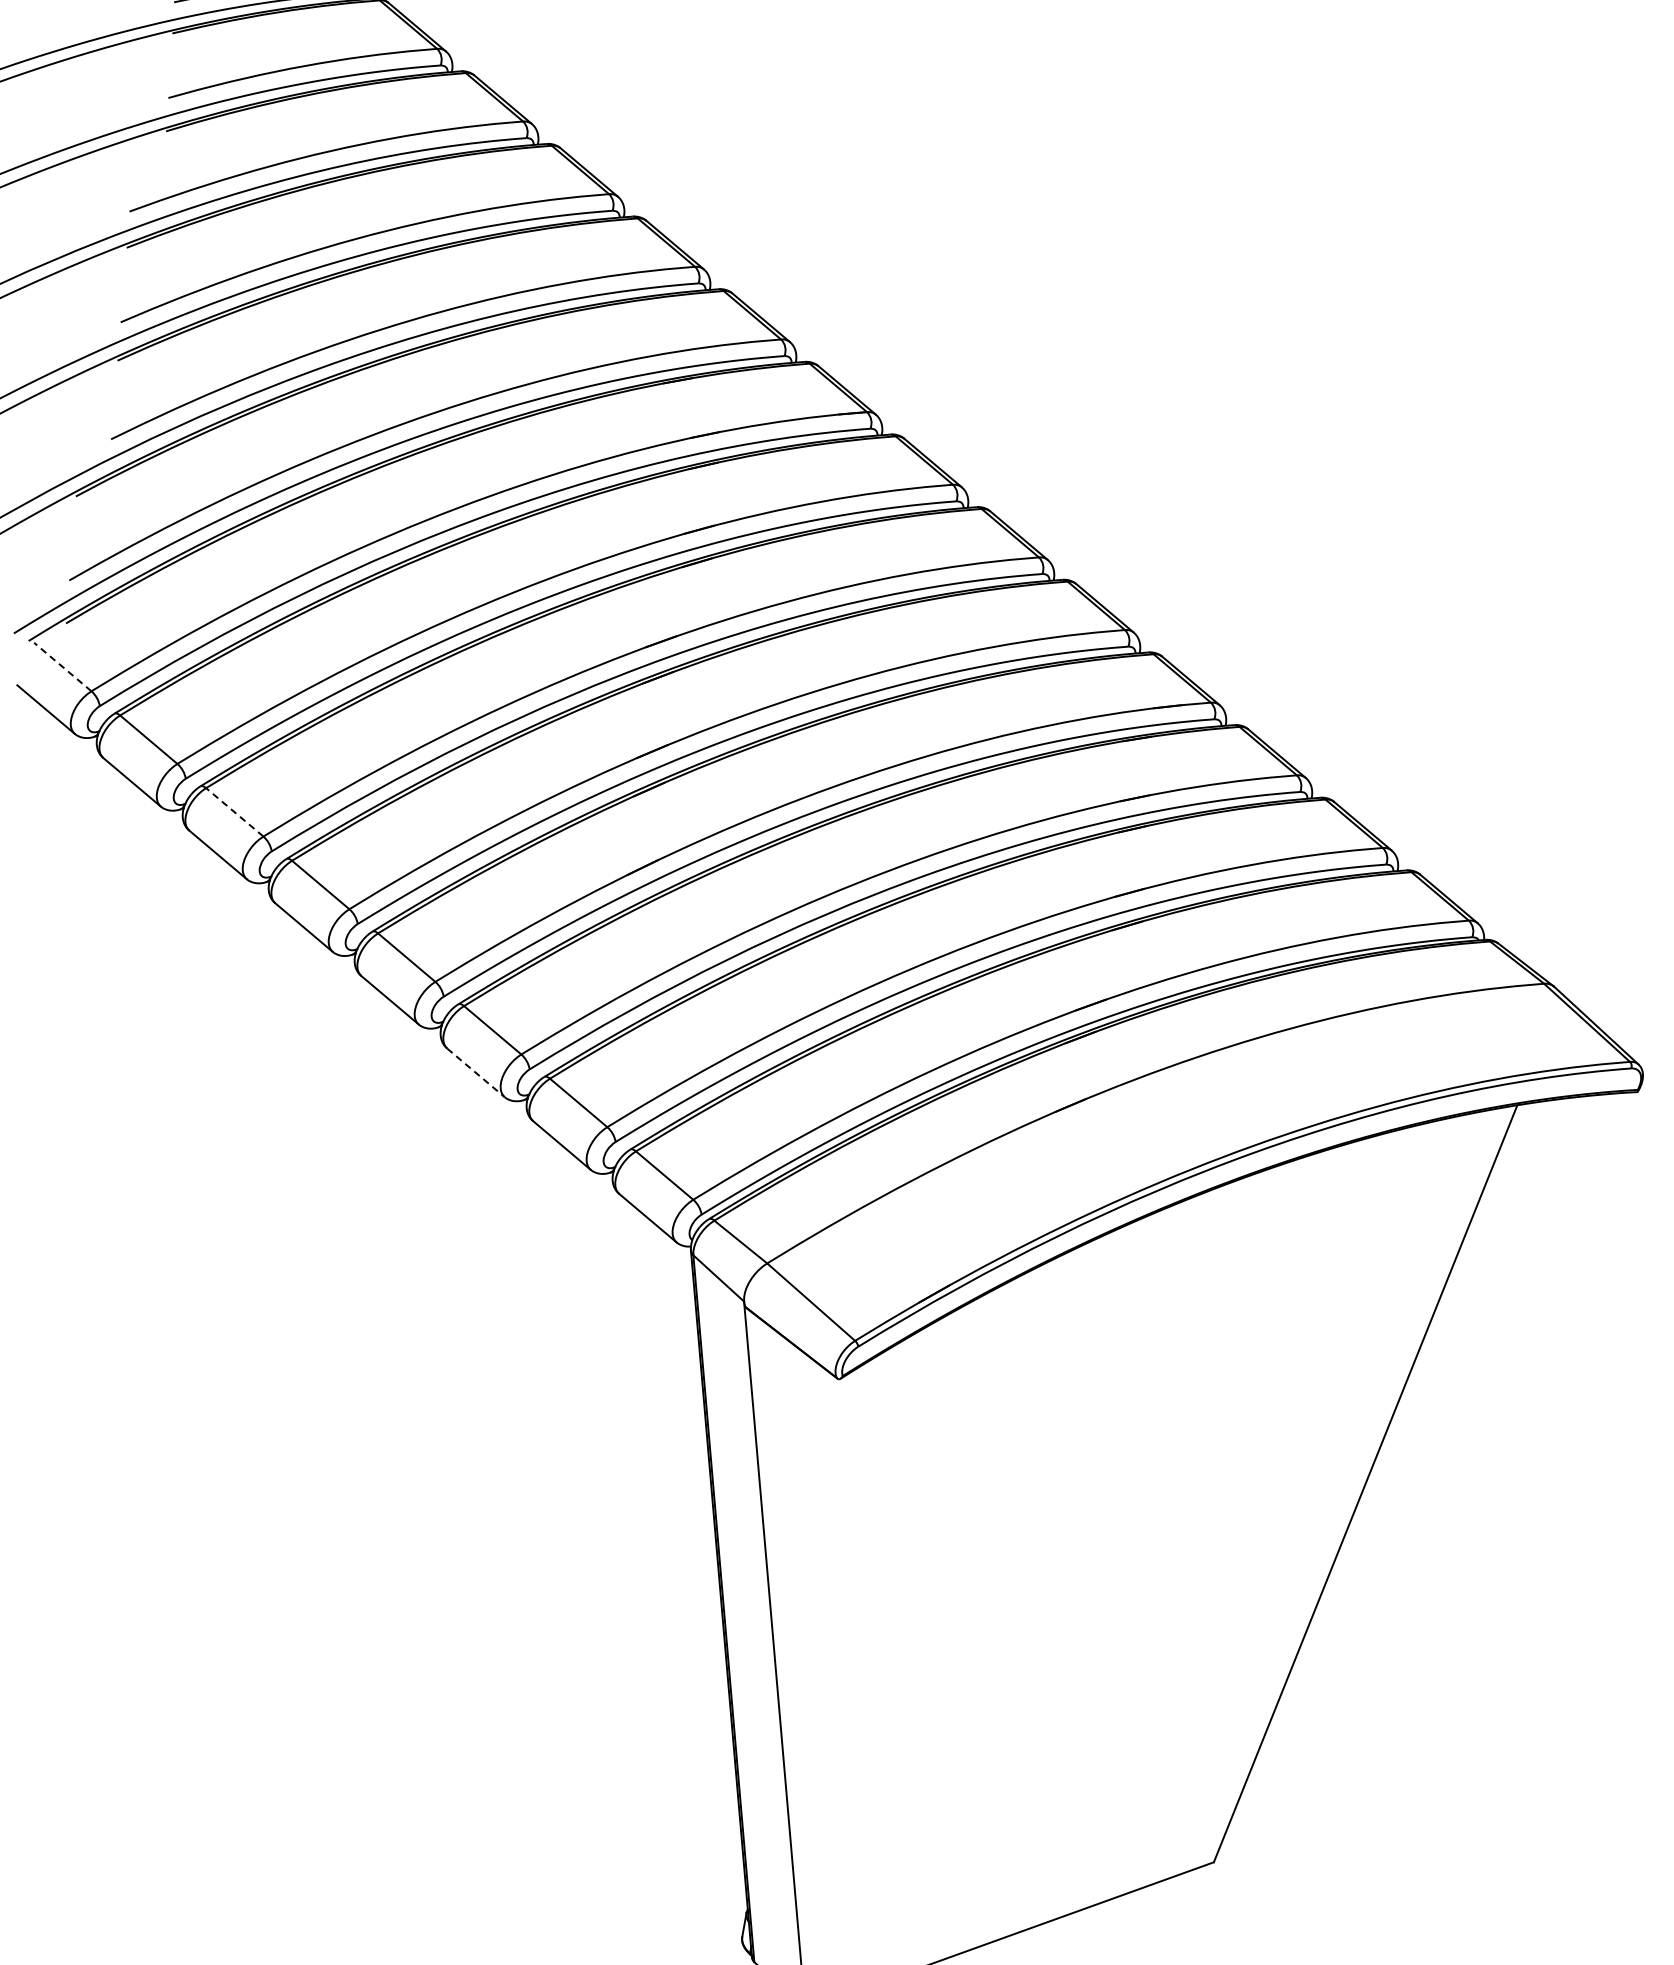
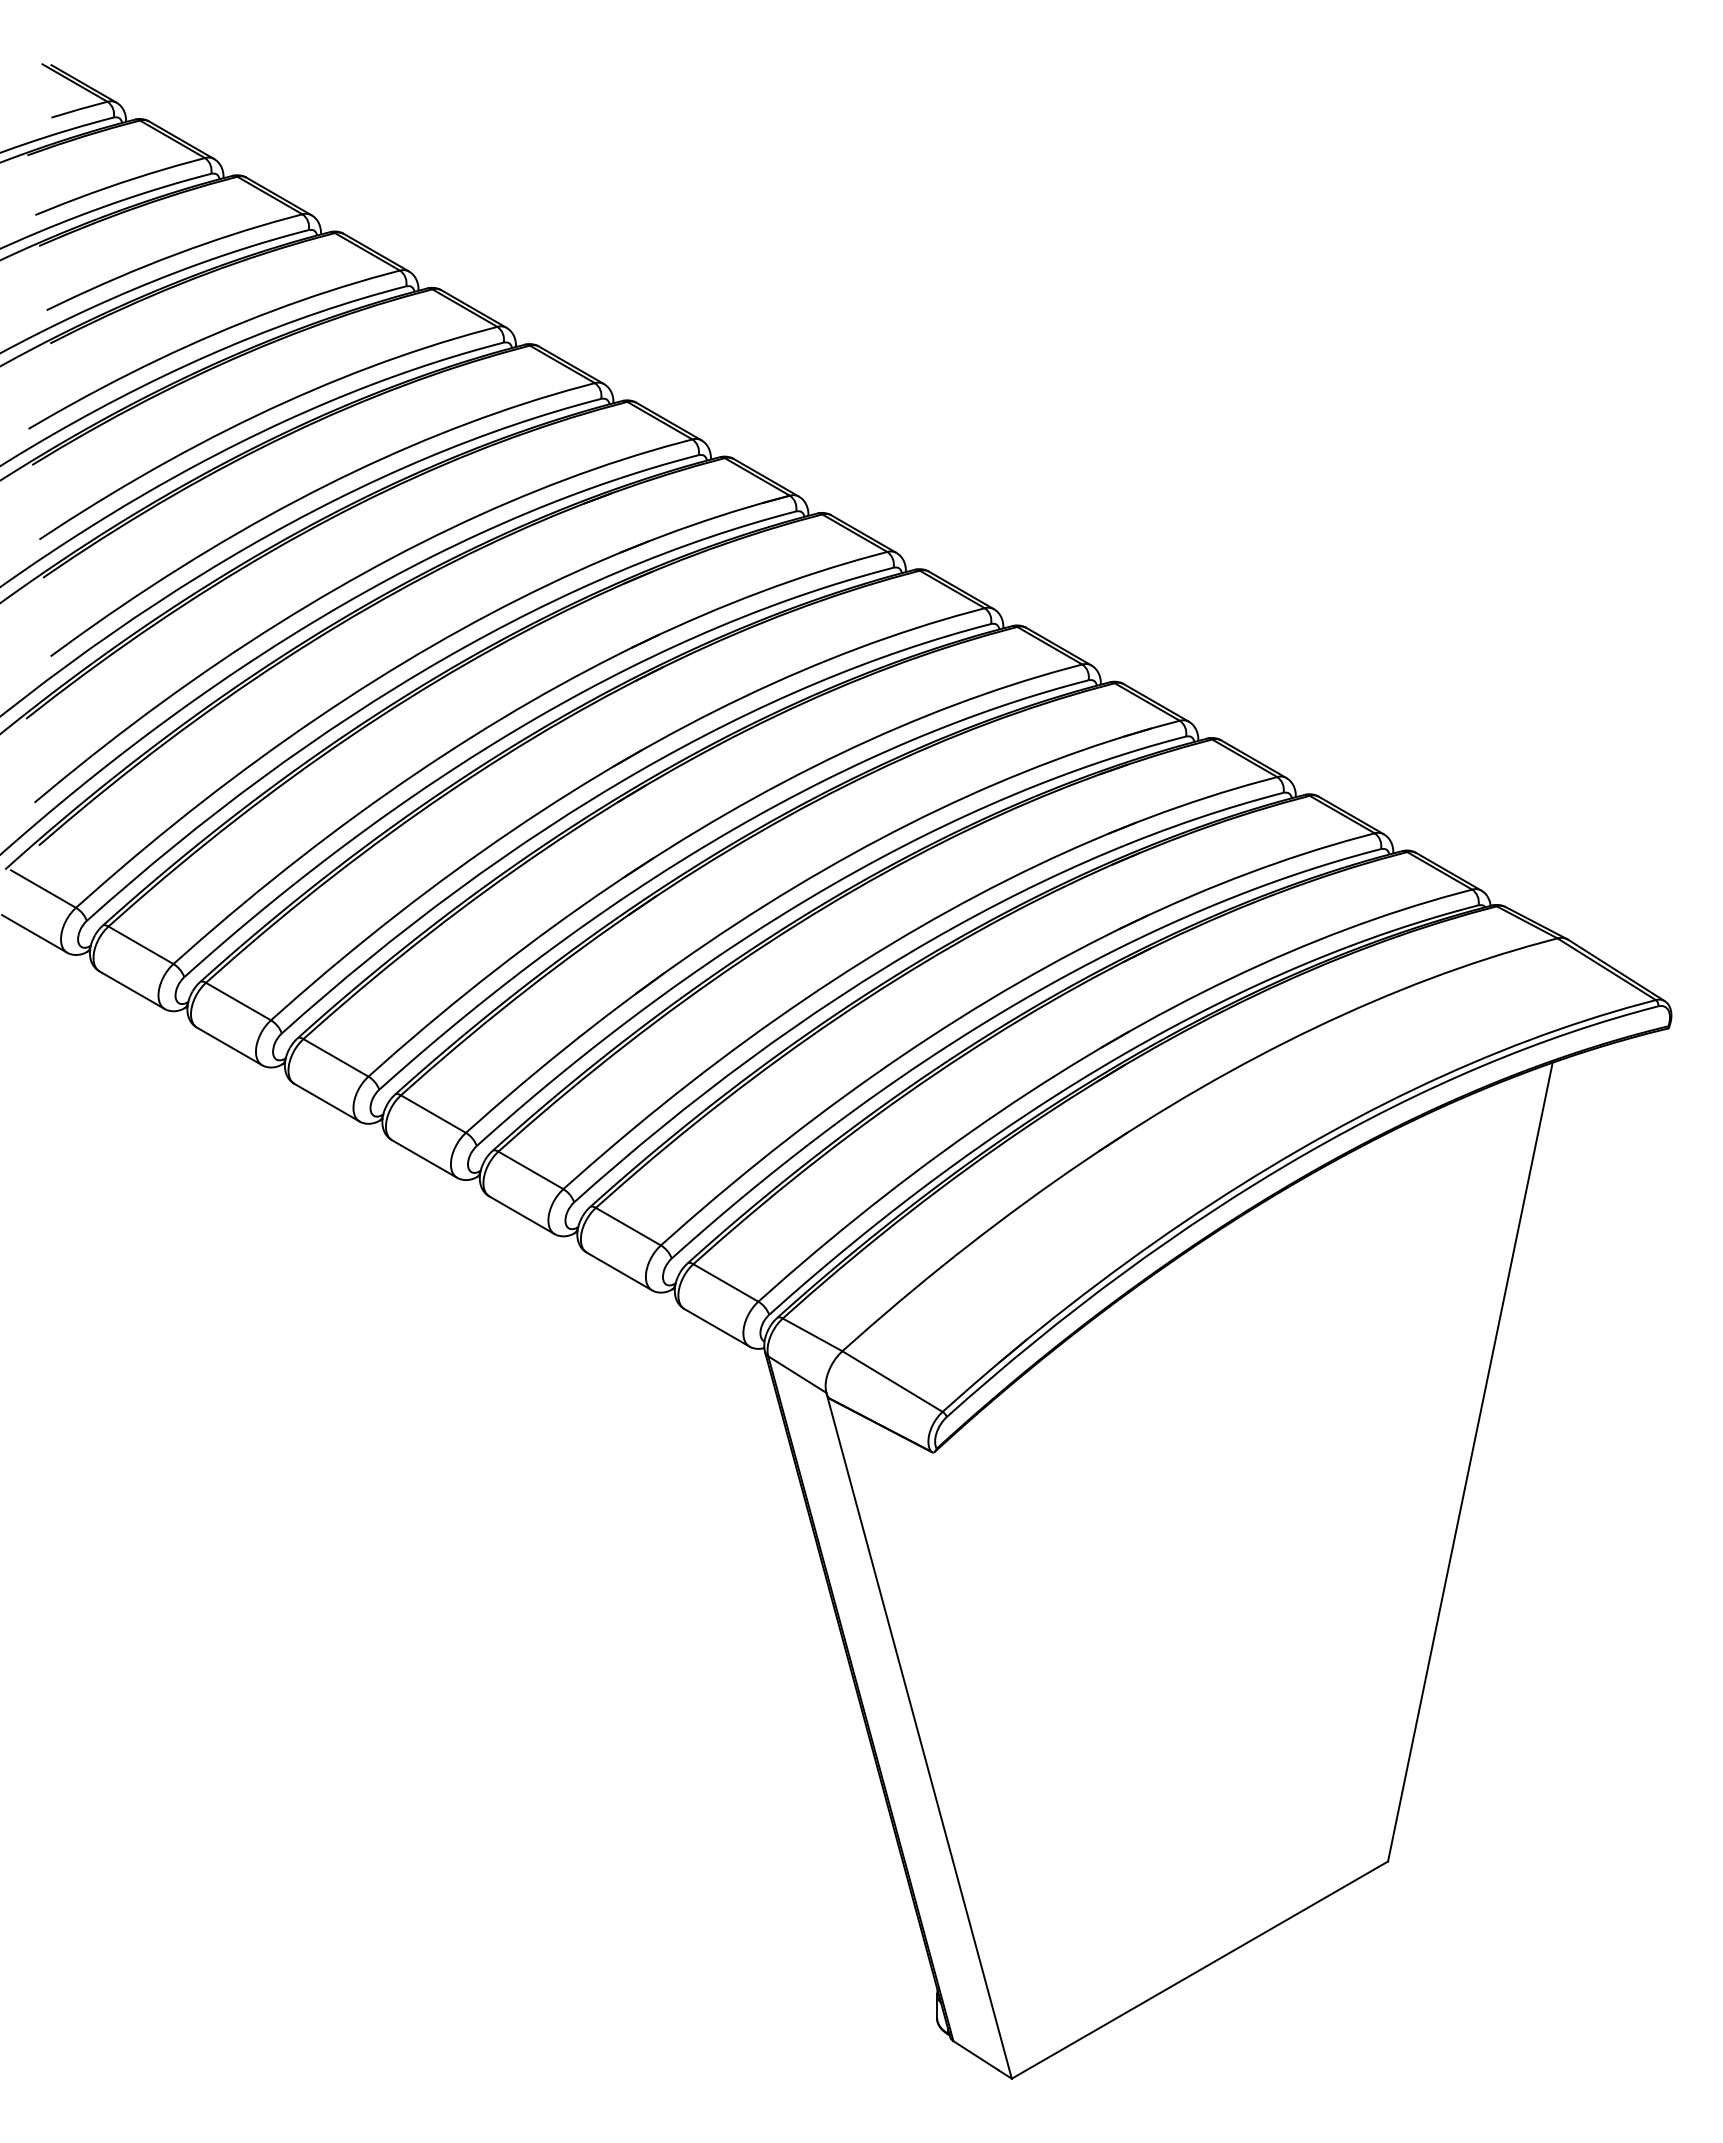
line: (62, 667) -> (43, 889), dashed -> solid
line: (234, 812) -> (238, 1001), dashed -> solid
line: (475, 1073) -> (521, 1215), dashed -> solid

